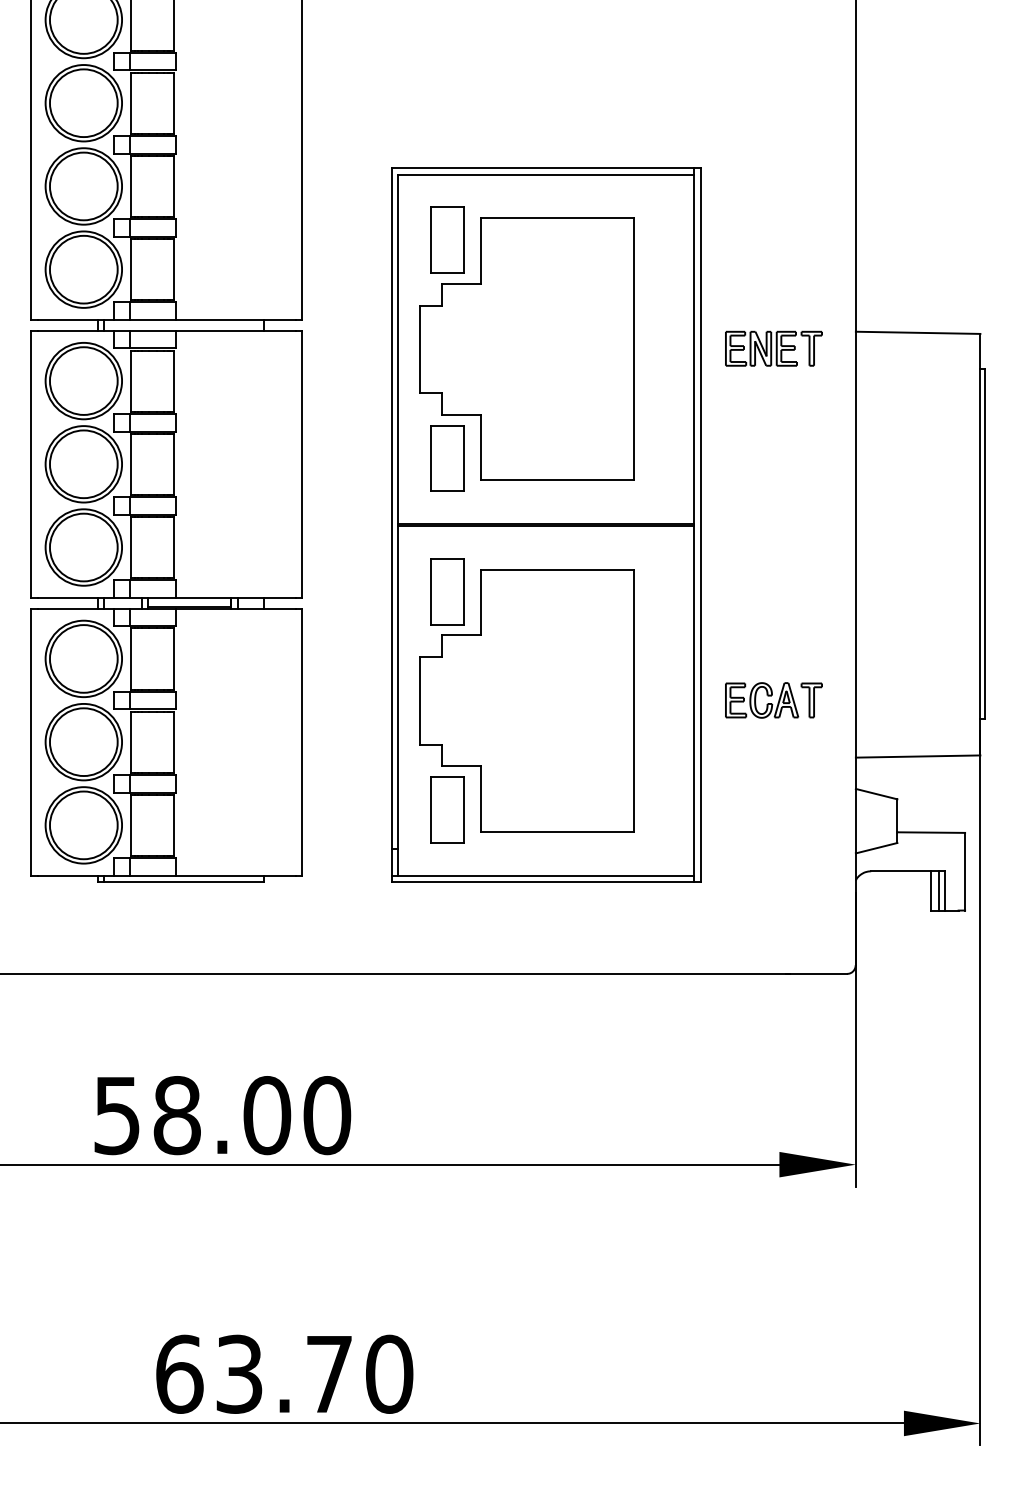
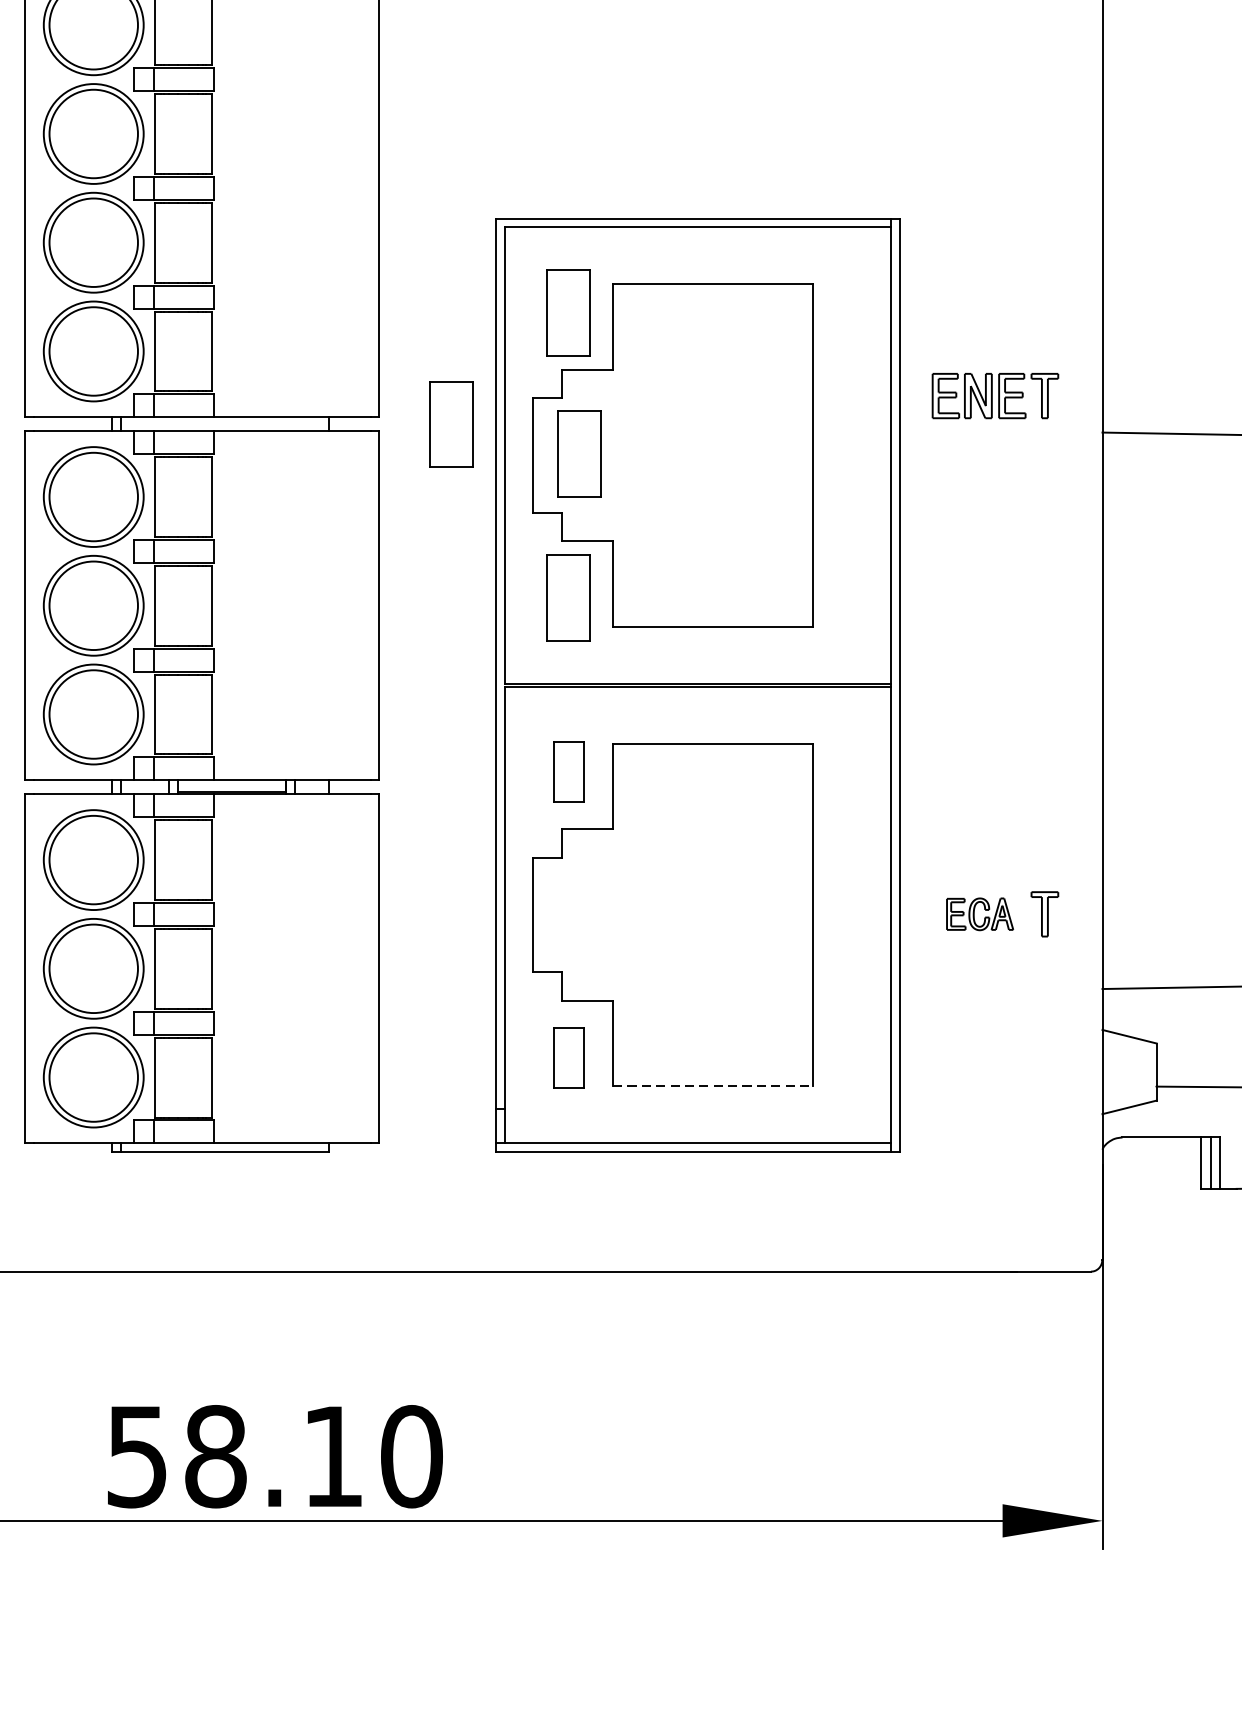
part: (357, 325) -> (451, 424), added
part: (455, 347) -> (579, 453), added
part: (773, 348) -> (994, 395), moved
part: (447, 591) -> (568, 771), size x0.7
part: (762, 700) -> (980, 914), size x0.7
part: (447, 809) -> (568, 1056), size x0.7
line: (558, 832) -> (713, 1086), solid -> dashed
text: (267, 1115) -> (333, 1456), 58.00 -> 58.10

